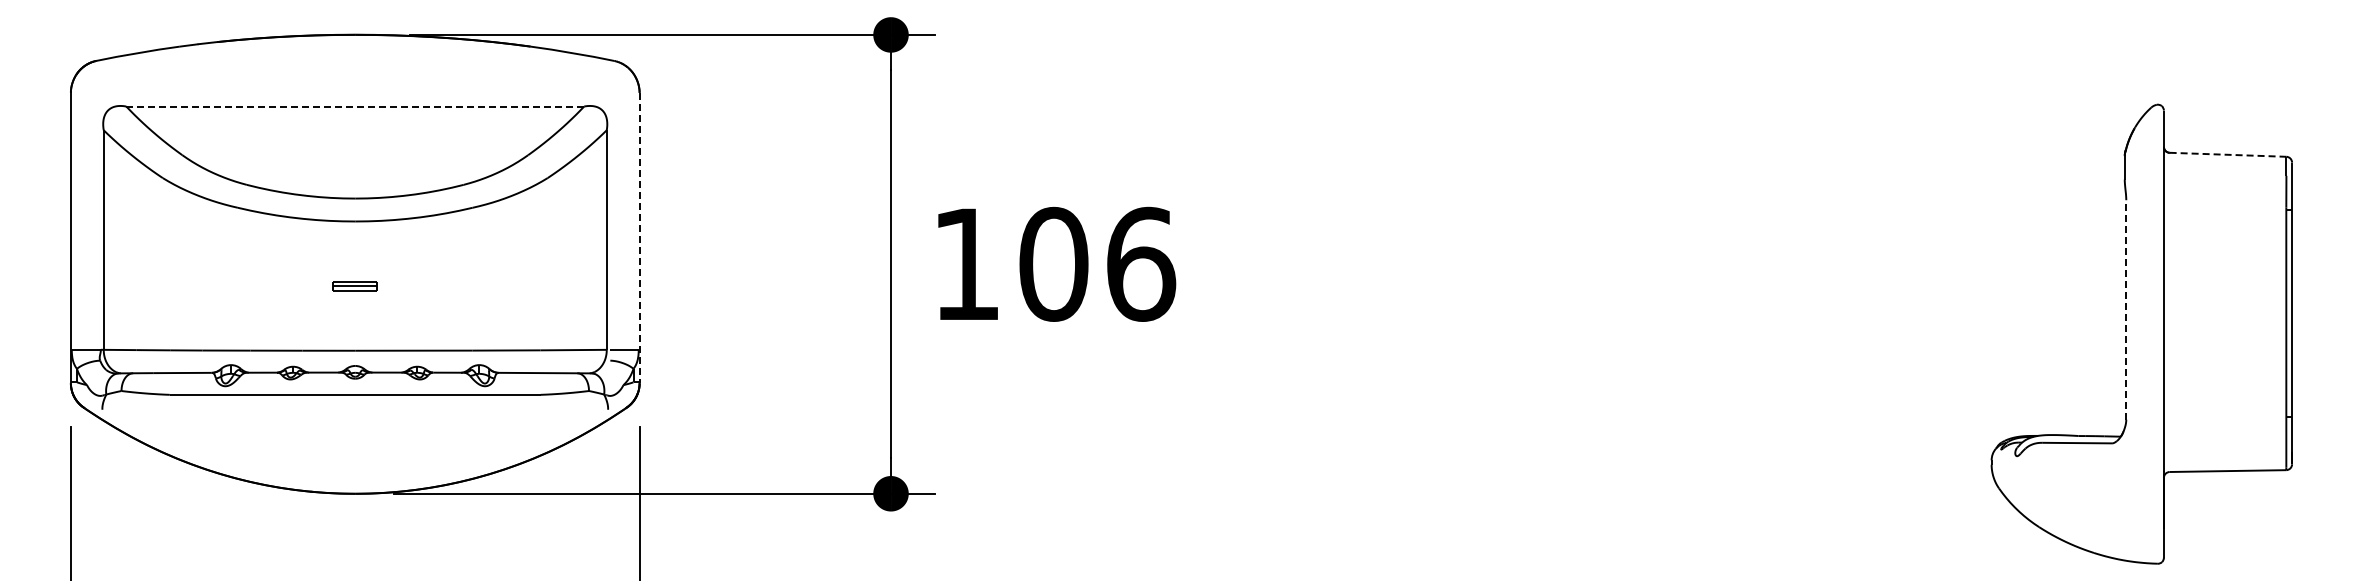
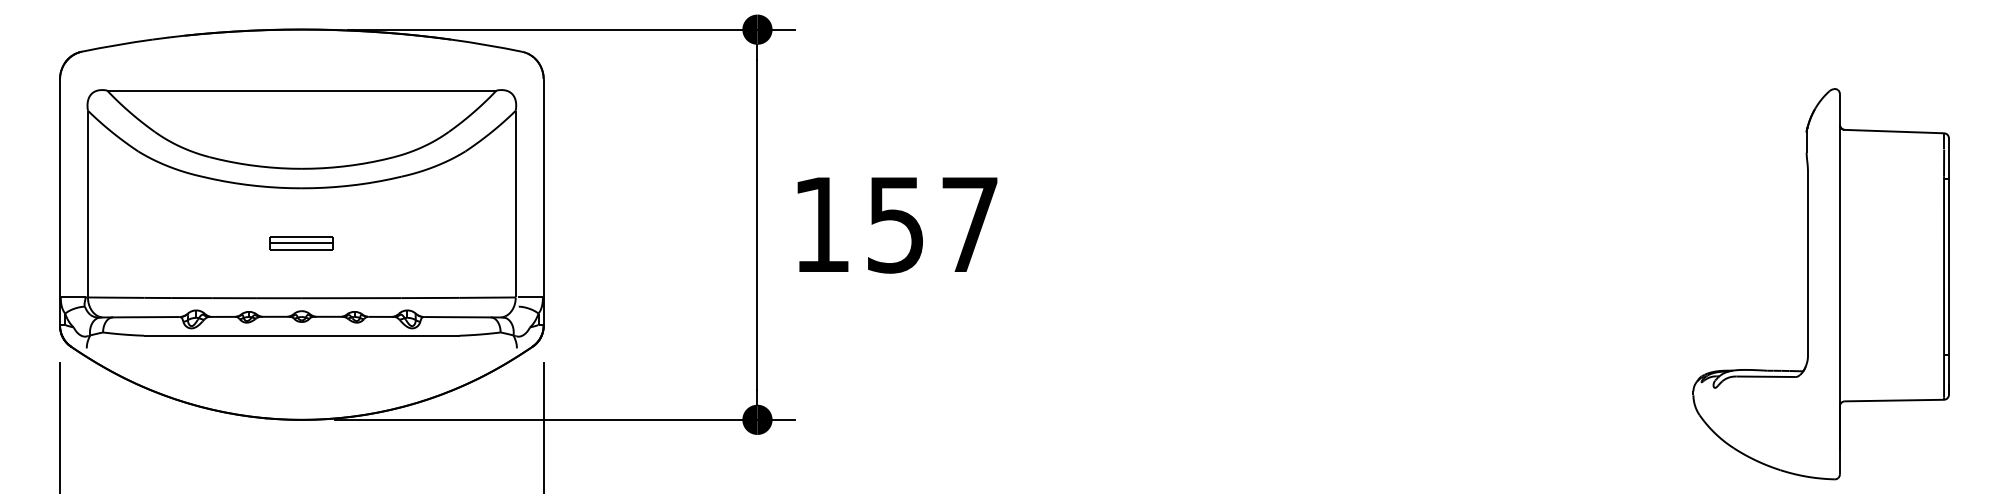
line: (355, 106) -> (302, 90), dashed -> solid
line: (2228, 154) -> (1894, 131), dashed -> solid
line: (639, 238) -> (543, 202), dashed -> solid
text: (1097, 263) -> (933, 224), 106 -> 157
part: (354, 286) -> (301, 243), size x1.67
line: (2126, 309) -> (1808, 263), dashed -> solid

